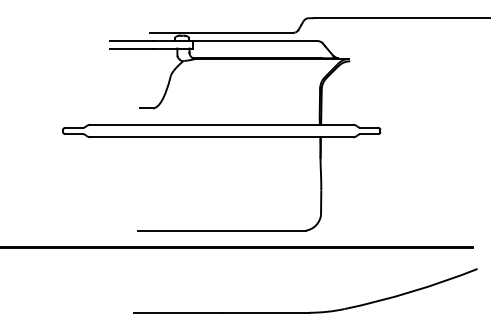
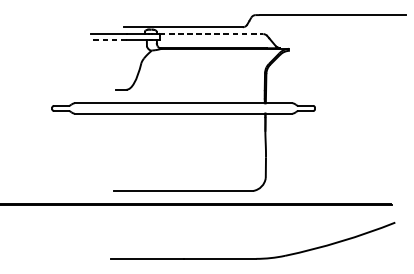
line: (255, 41) -> (211, 34), solid -> dashed
line: (131, 48) -> (108, 40), solid -> dashed

